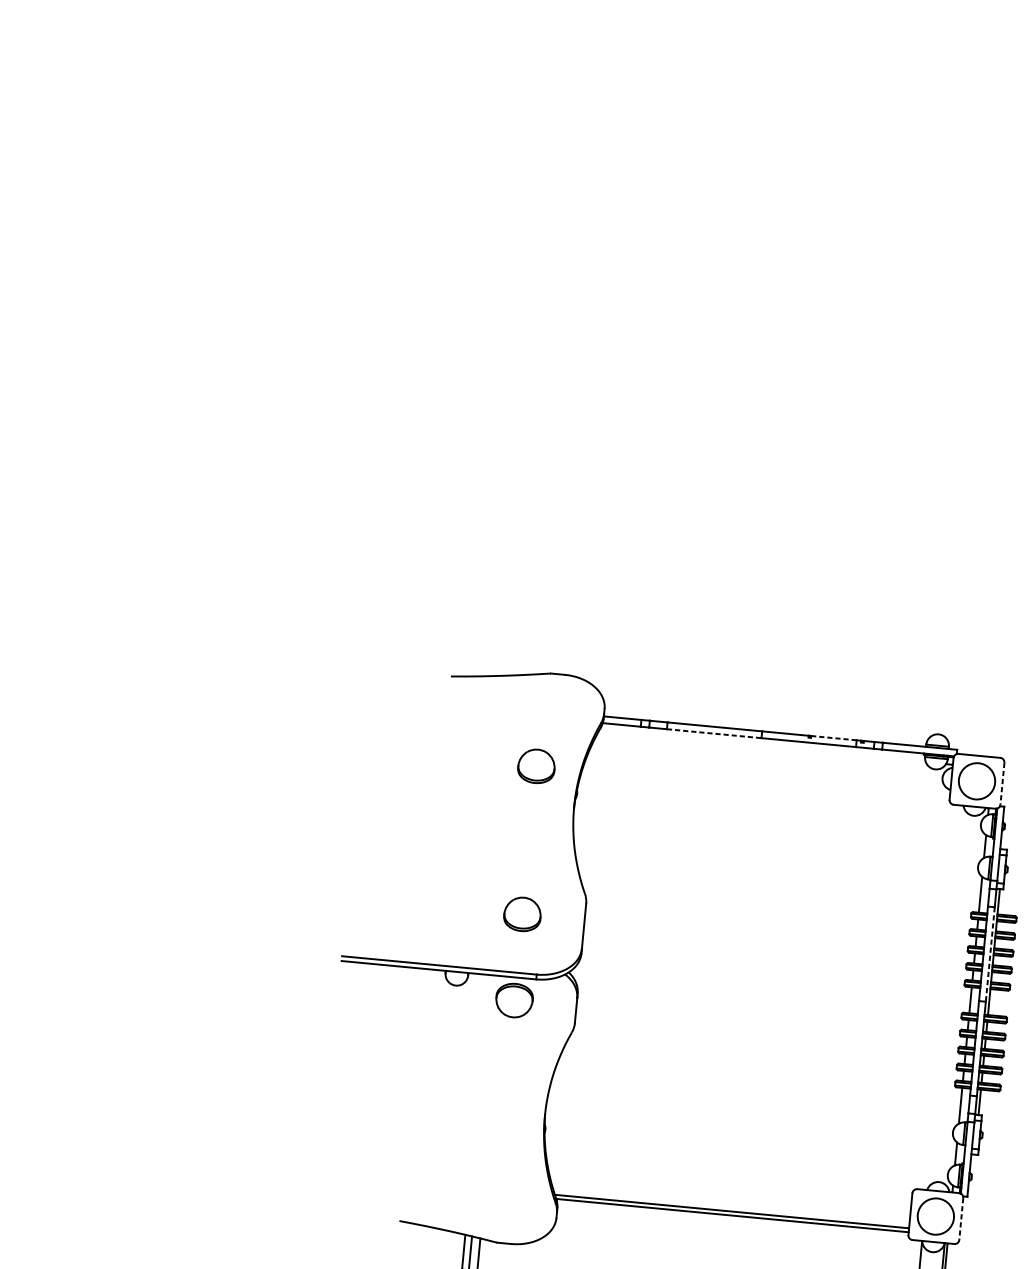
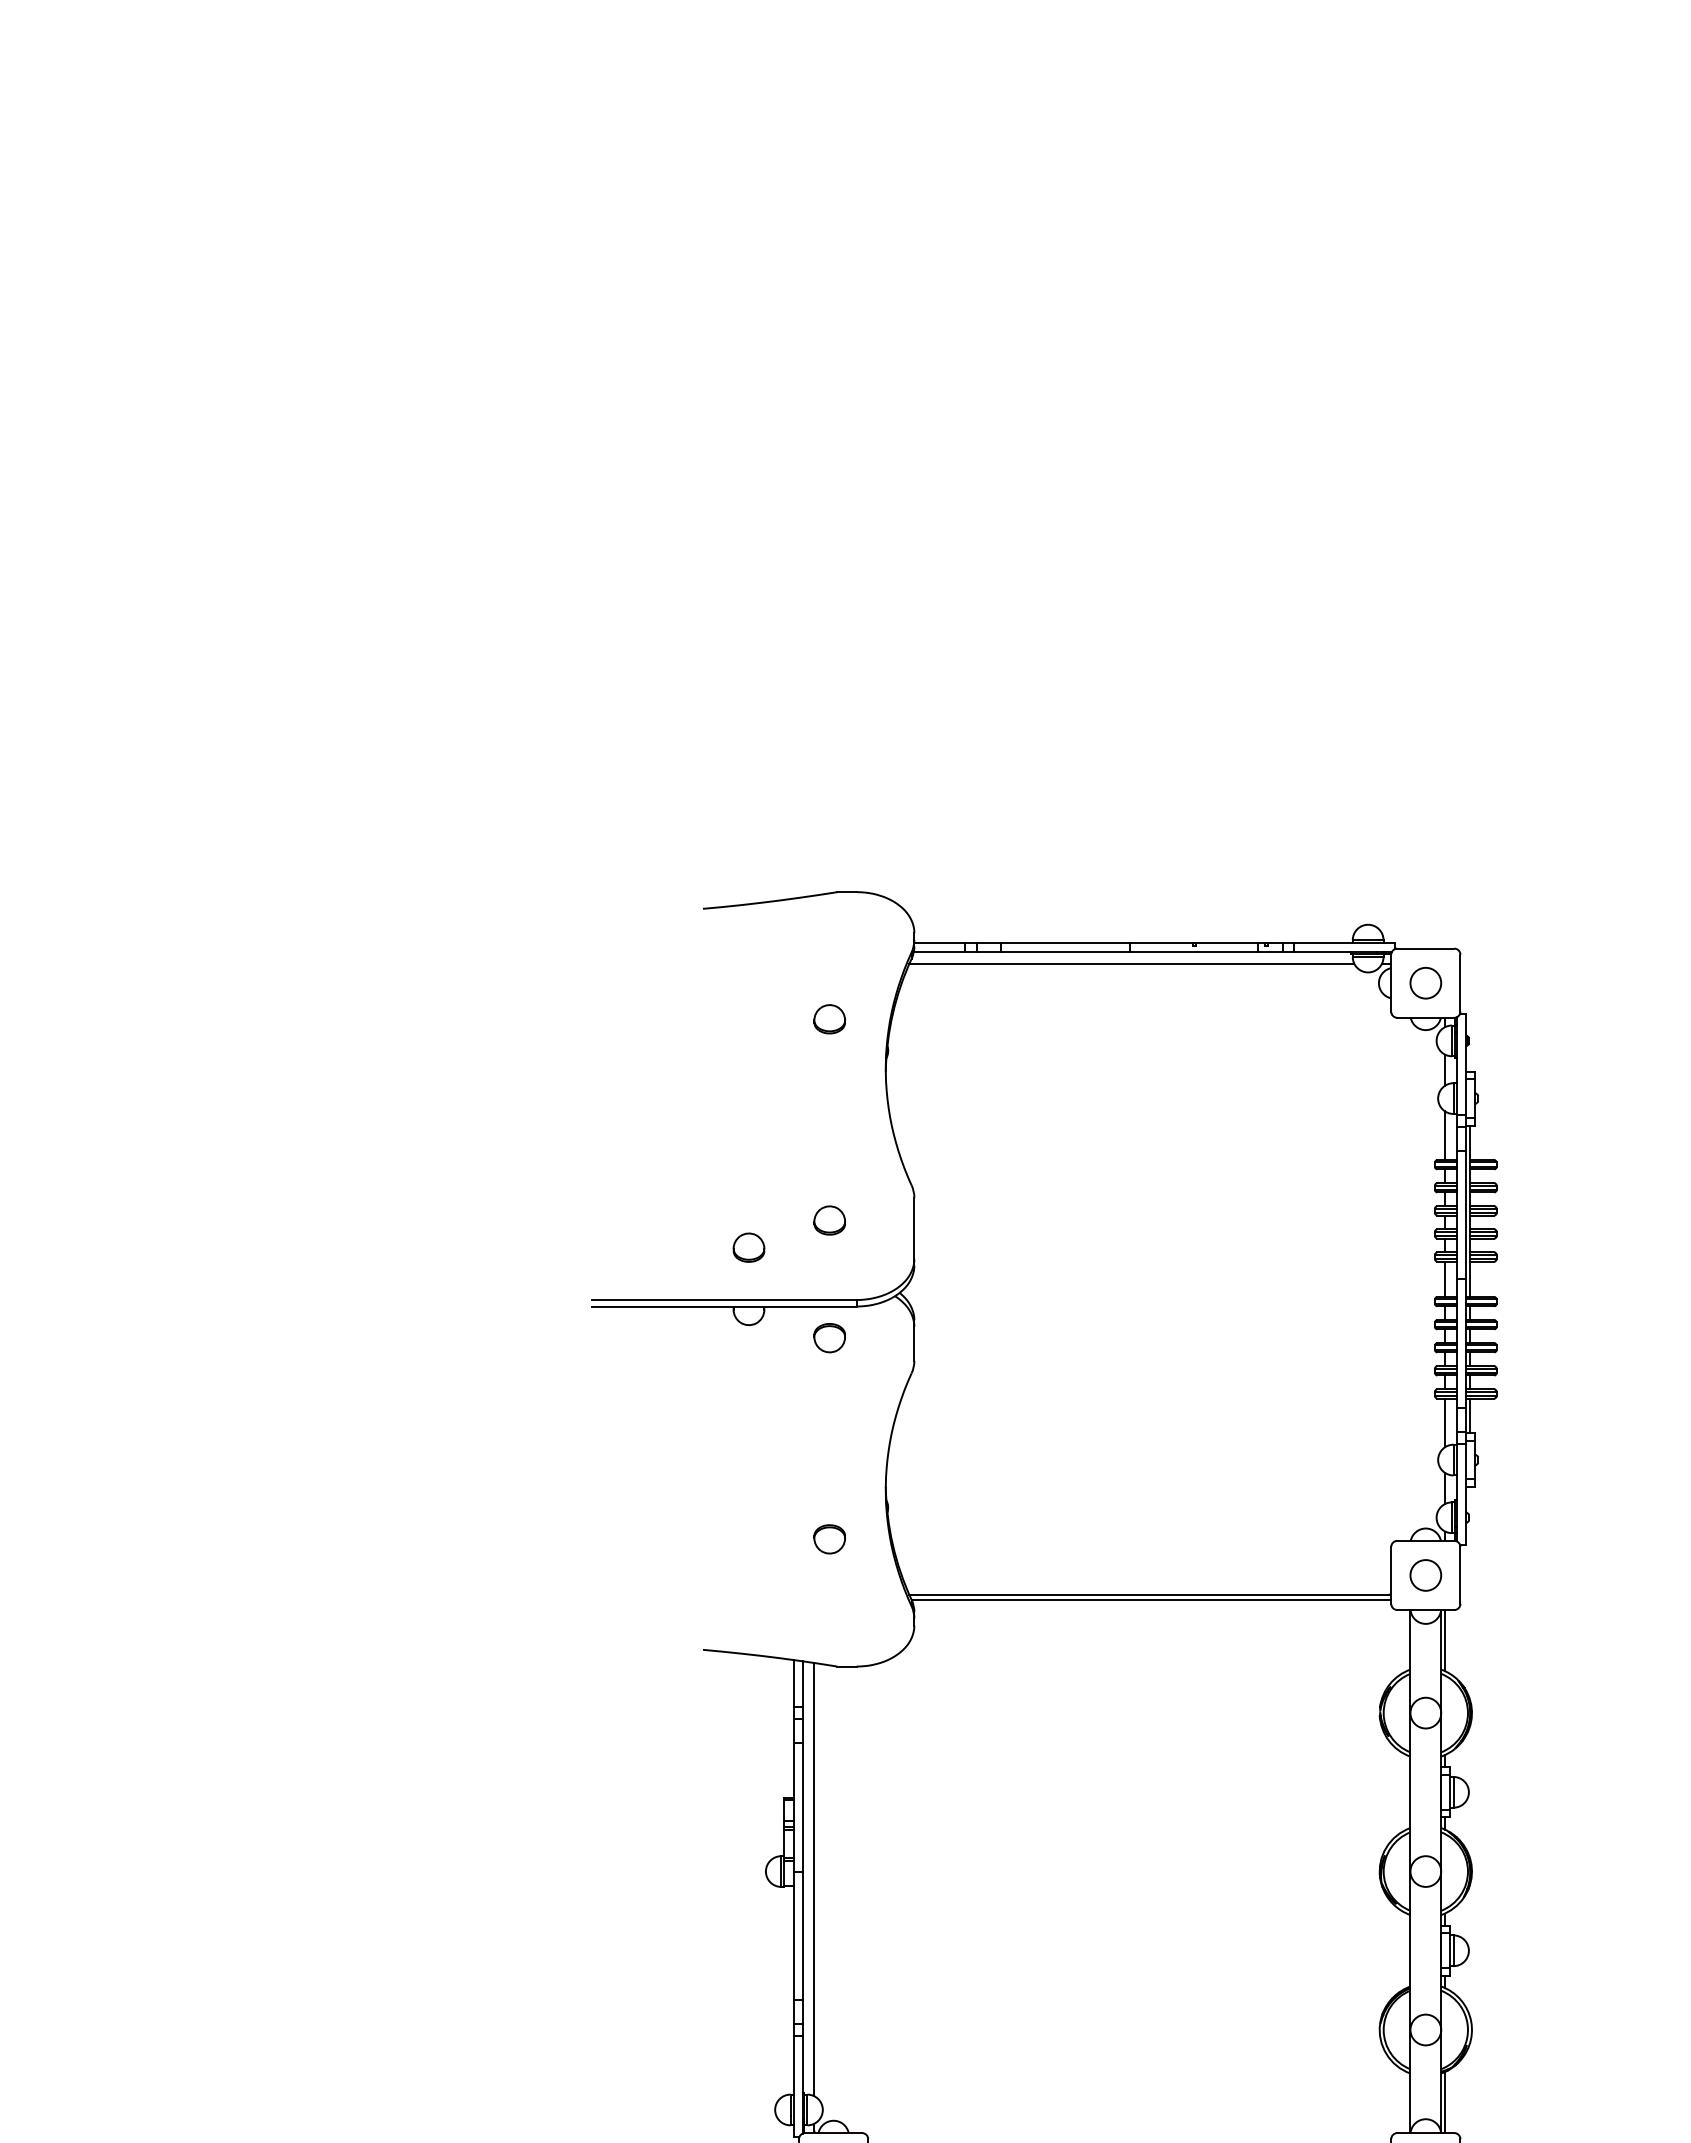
line: (714, 733) -> (1065, 952), dashed -> solid
line: (834, 738) -> (1227, 943), dashed -> solid
line: (762, 747) -> (1131, 964), added
part: (536, 766) -> (829, 1019), size x0.62
circle: (976, 780) -> (1425, 982), size x0.62
line: (1002, 783) -> (1460, 983), dashed -> solid
part: (522, 914) -> (829, 1220), size x0.62
part: (460, 928) -> (748, 1247), added
line: (990, 954) -> (1465, 1215), dashed -> solid
part: (514, 1001) -> (829, 1338), size x0.62
part: (500, 1148) -> (829, 1539), added
circle: (935, 1216) -> (1425, 1575), size x0.62
line: (961, 1219) -> (1460, 1575), dashed -> solid

